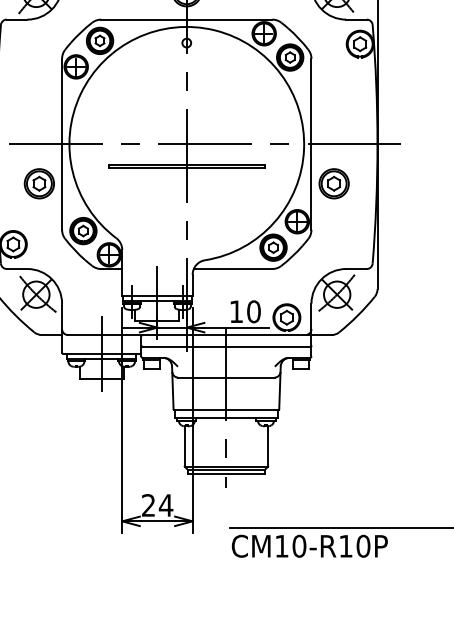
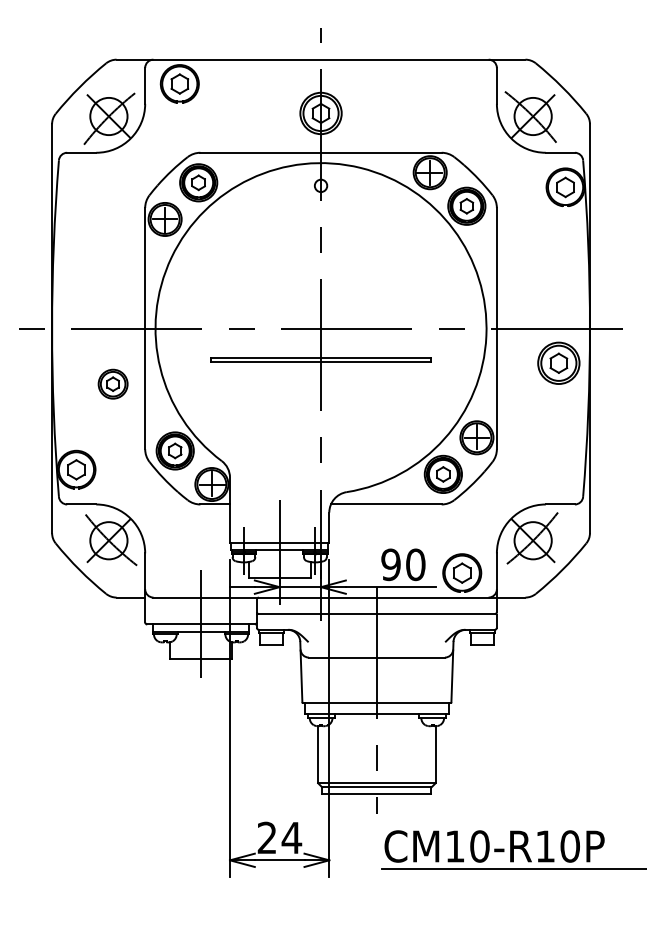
part: (38, 183) -> (112, 383), size x0.7
part: (333, 183) -> (558, 362), moved
text: (236, 311) -> (390, 564), 10 -> 90
text: (309, 546) -> (494, 846), moved

